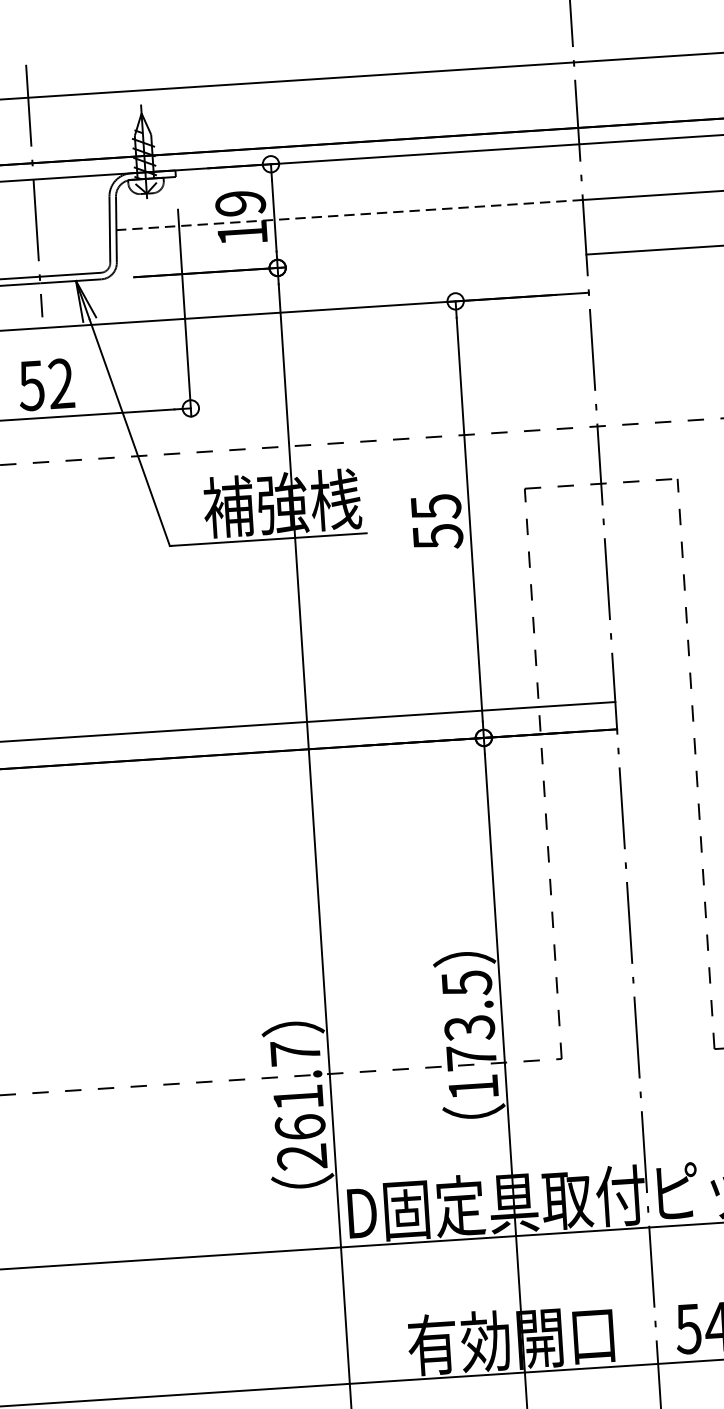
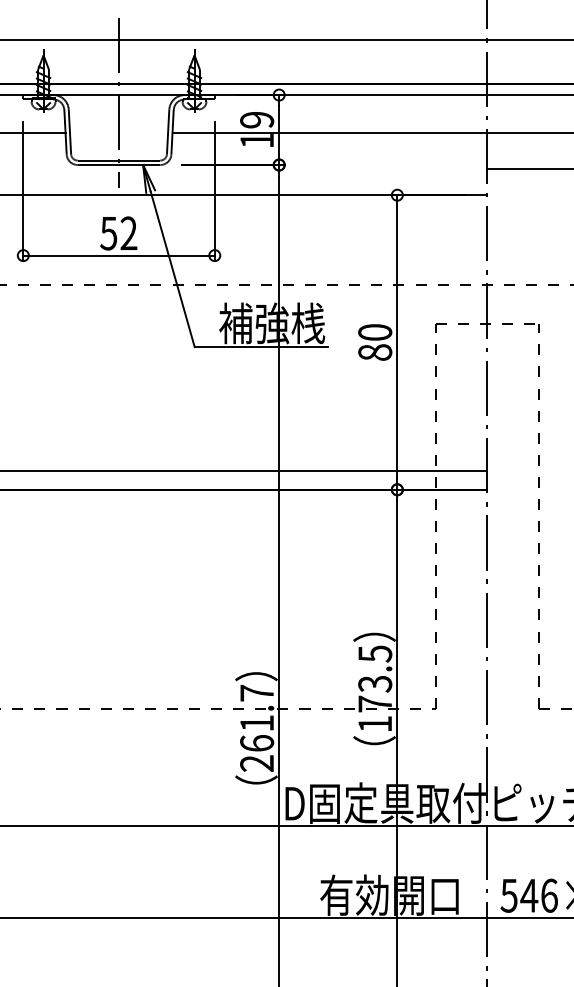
line: (349, 214) -> (329, 132), dashed -> solid
text: (437, 521) -> (375, 342), 55 -> 80

